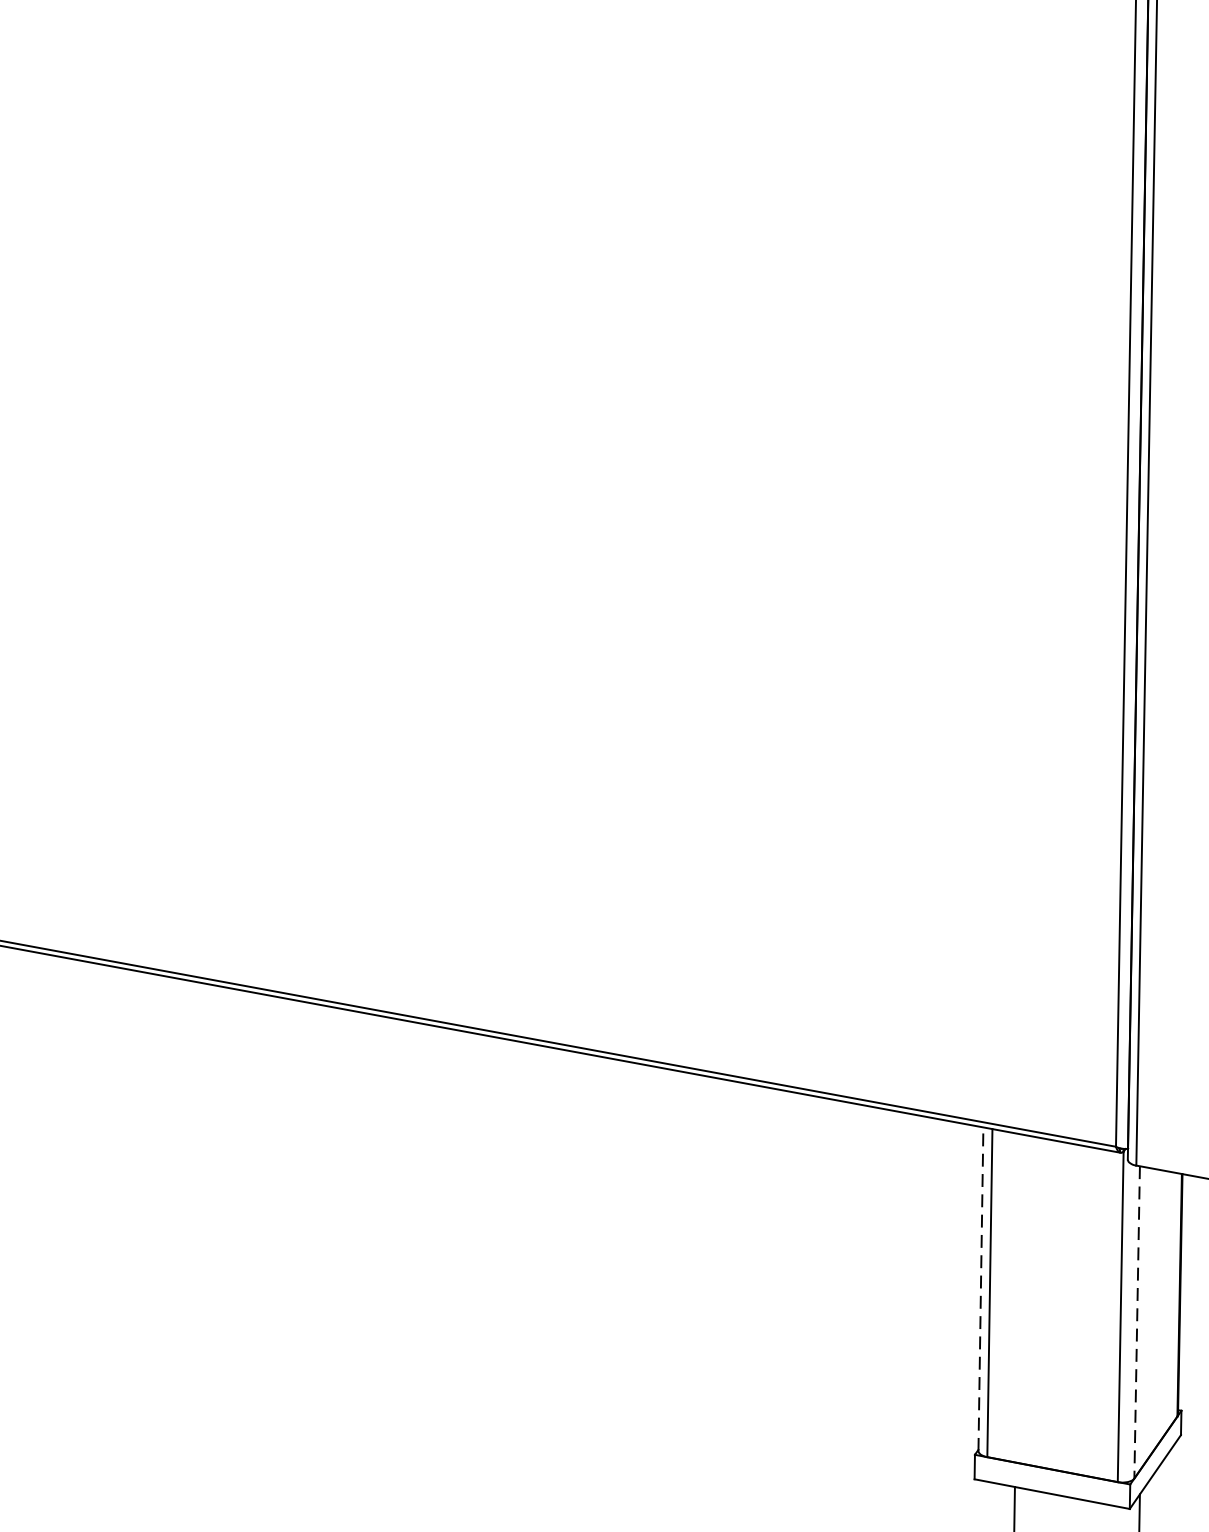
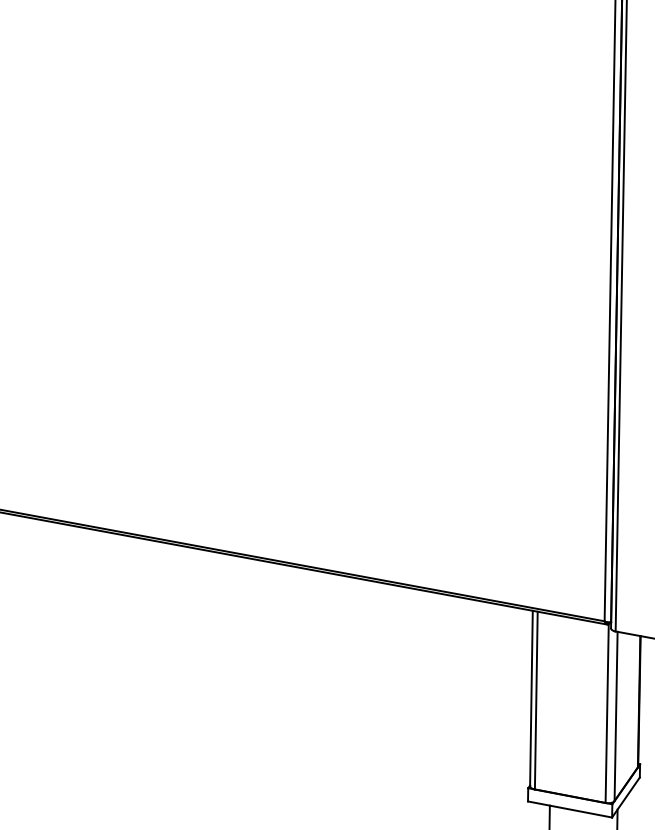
line: (981, 1289) -> (531, 698), dashed -> solid
line: (1137, 1322) -> (616, 716), dashed -> solid

